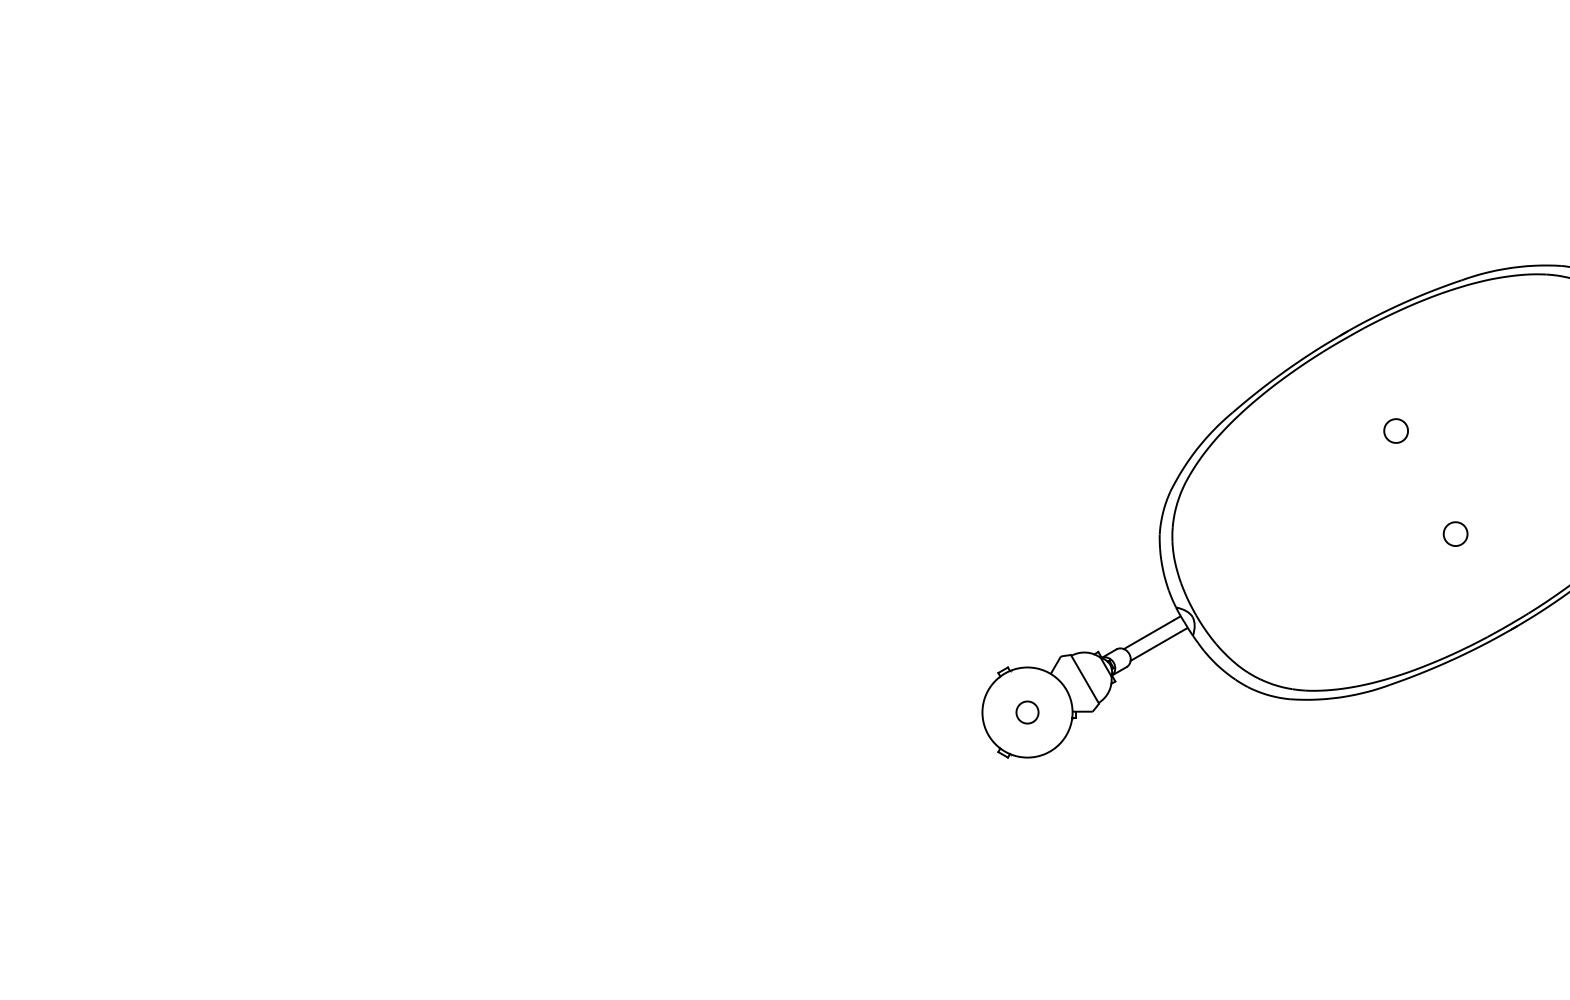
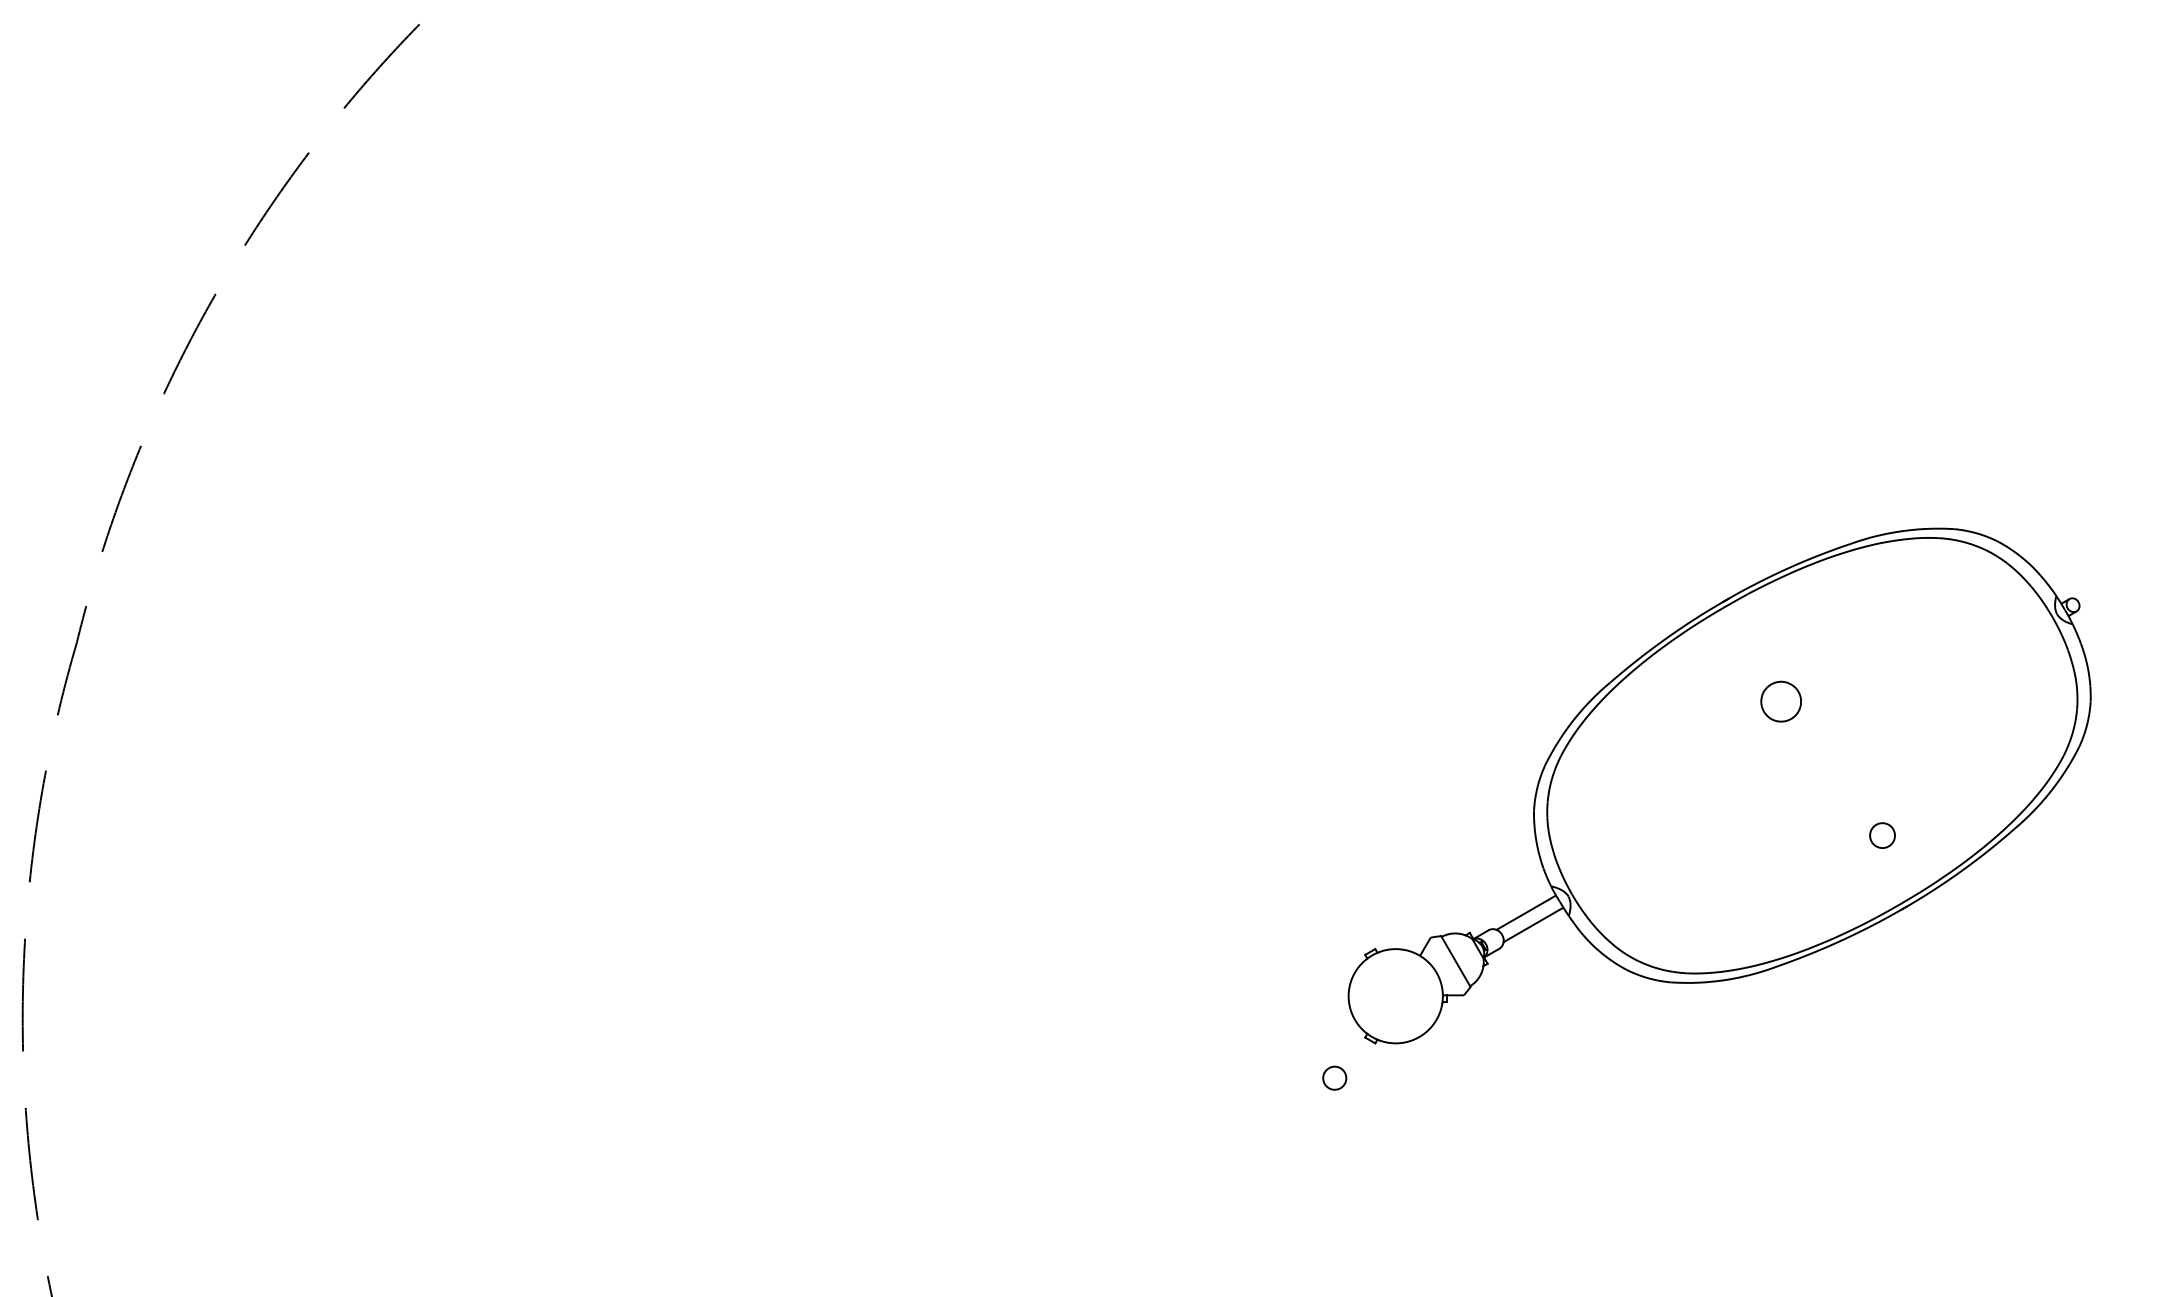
part: (1396, 430) -> (1781, 701), size x1.6
part: (1455, 533) -> (1882, 835), moved
circle: (1027, 711) -> (1334, 1077), moved

